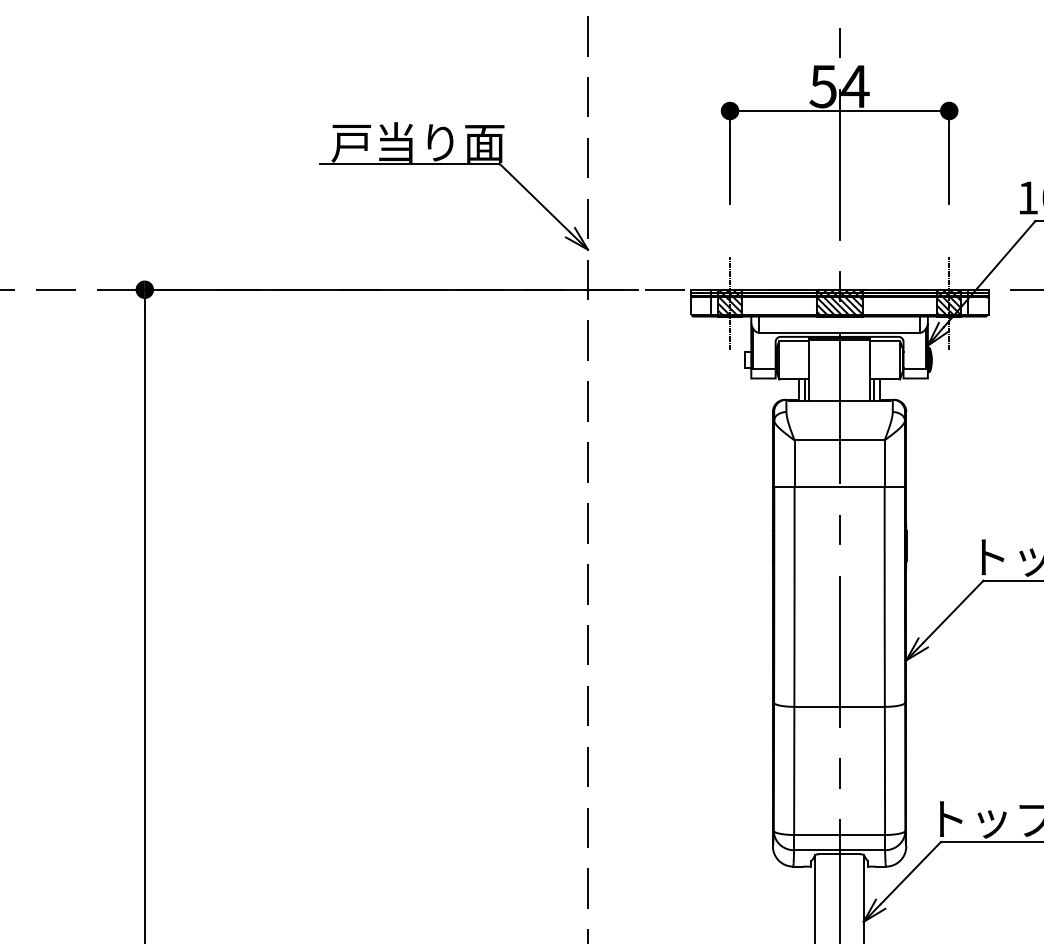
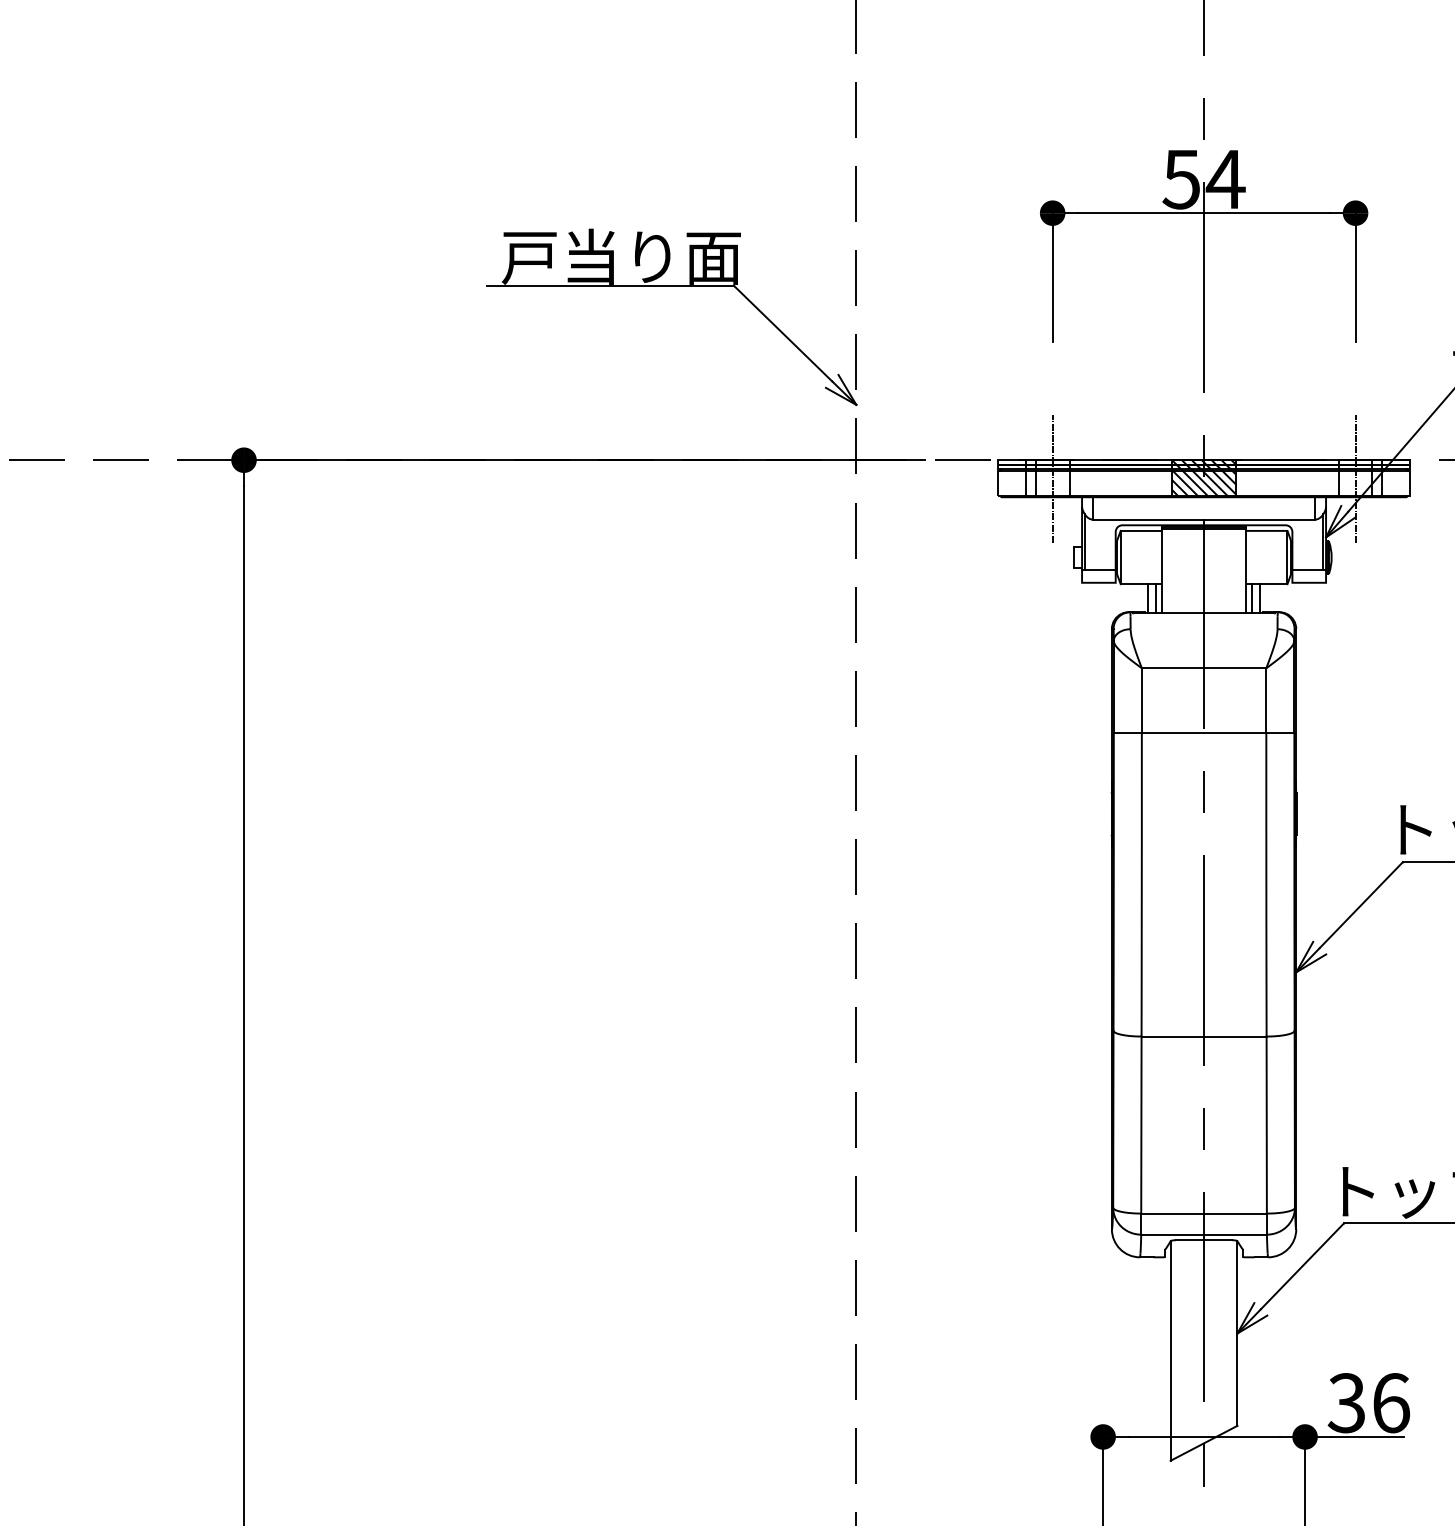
hatch: (729, 303) -> (1052, 478), removed
hatch: (949, 303) -> (1355, 478), removed

